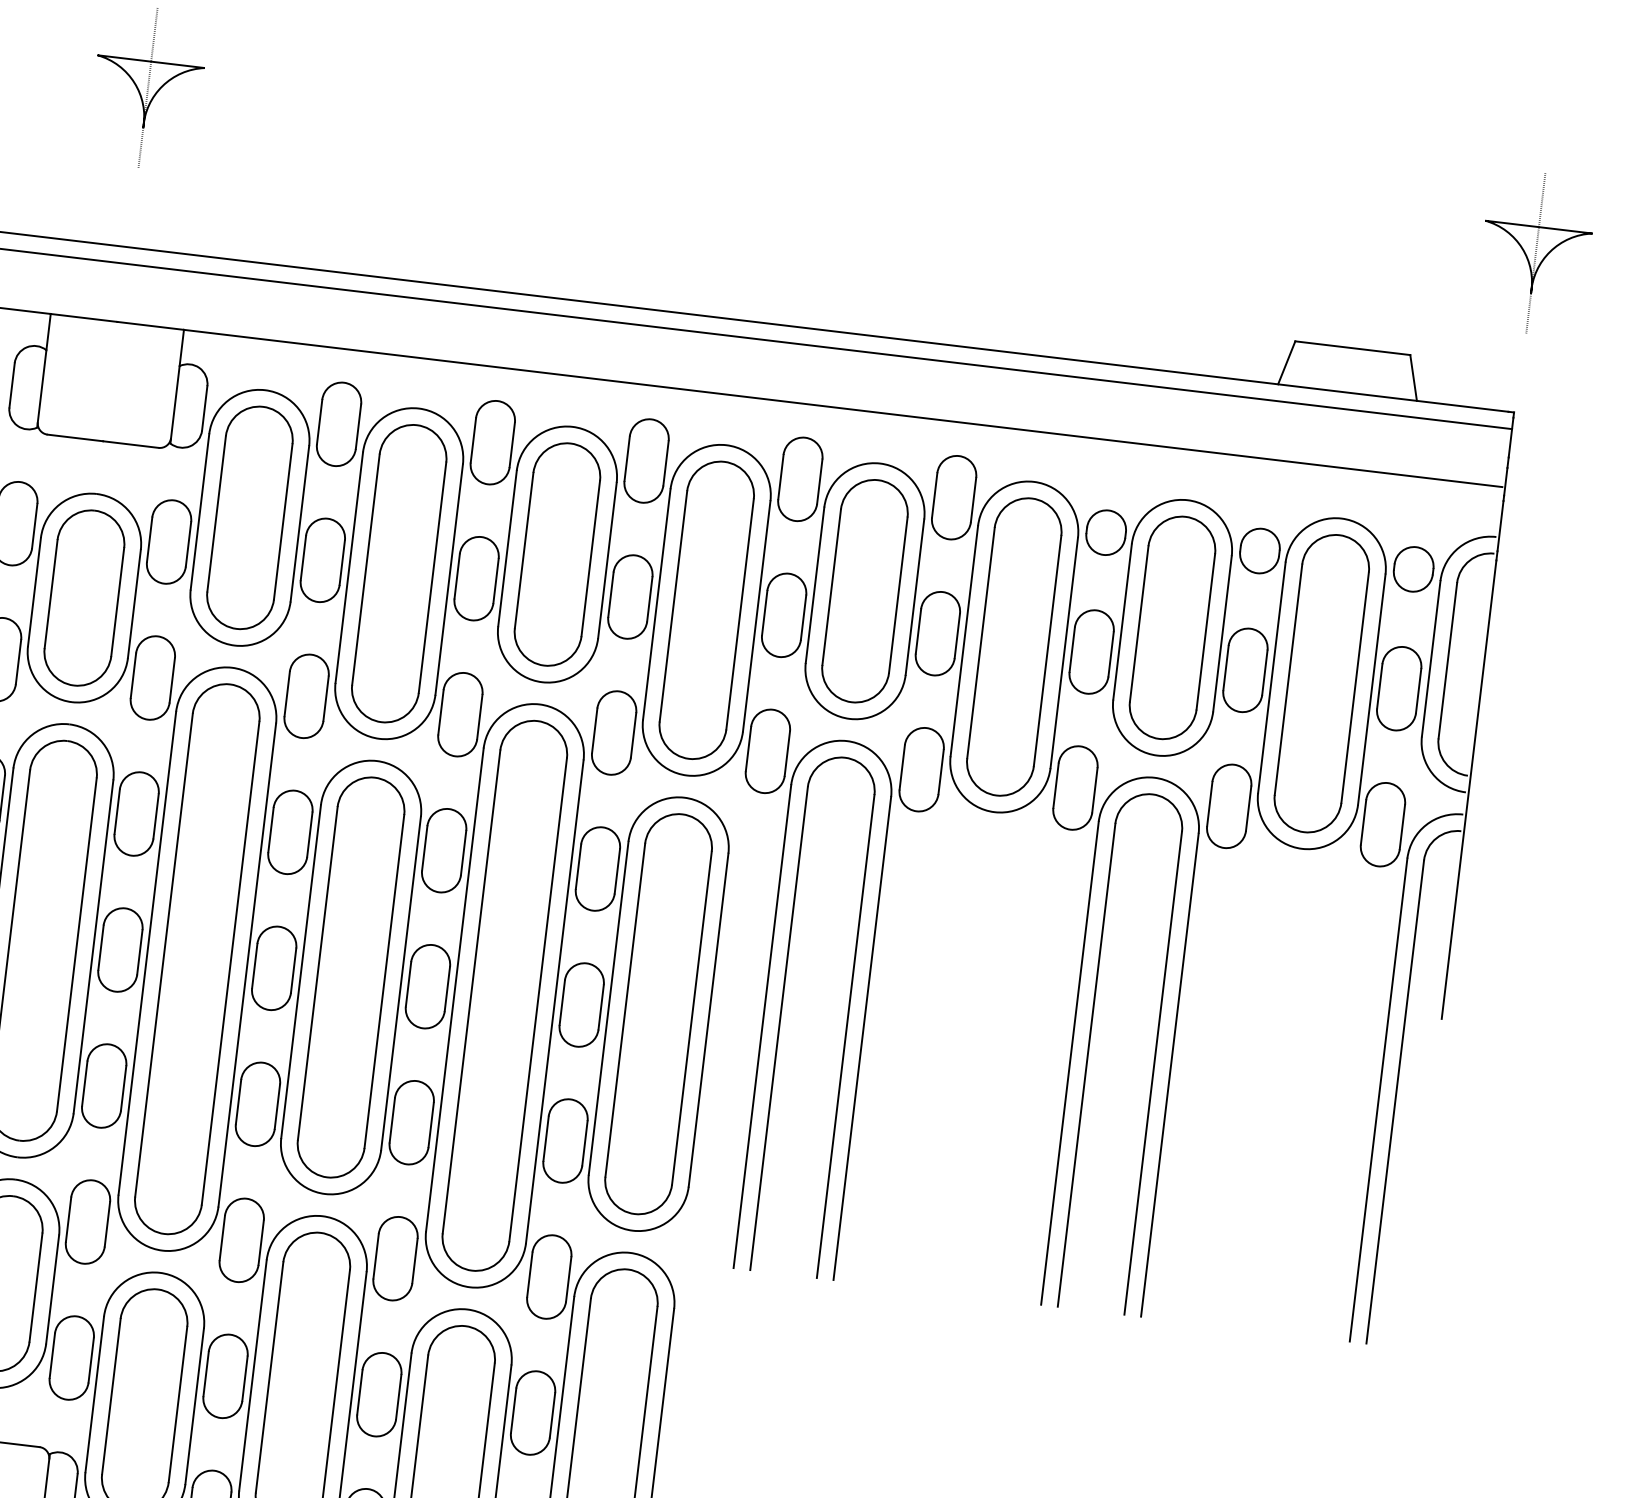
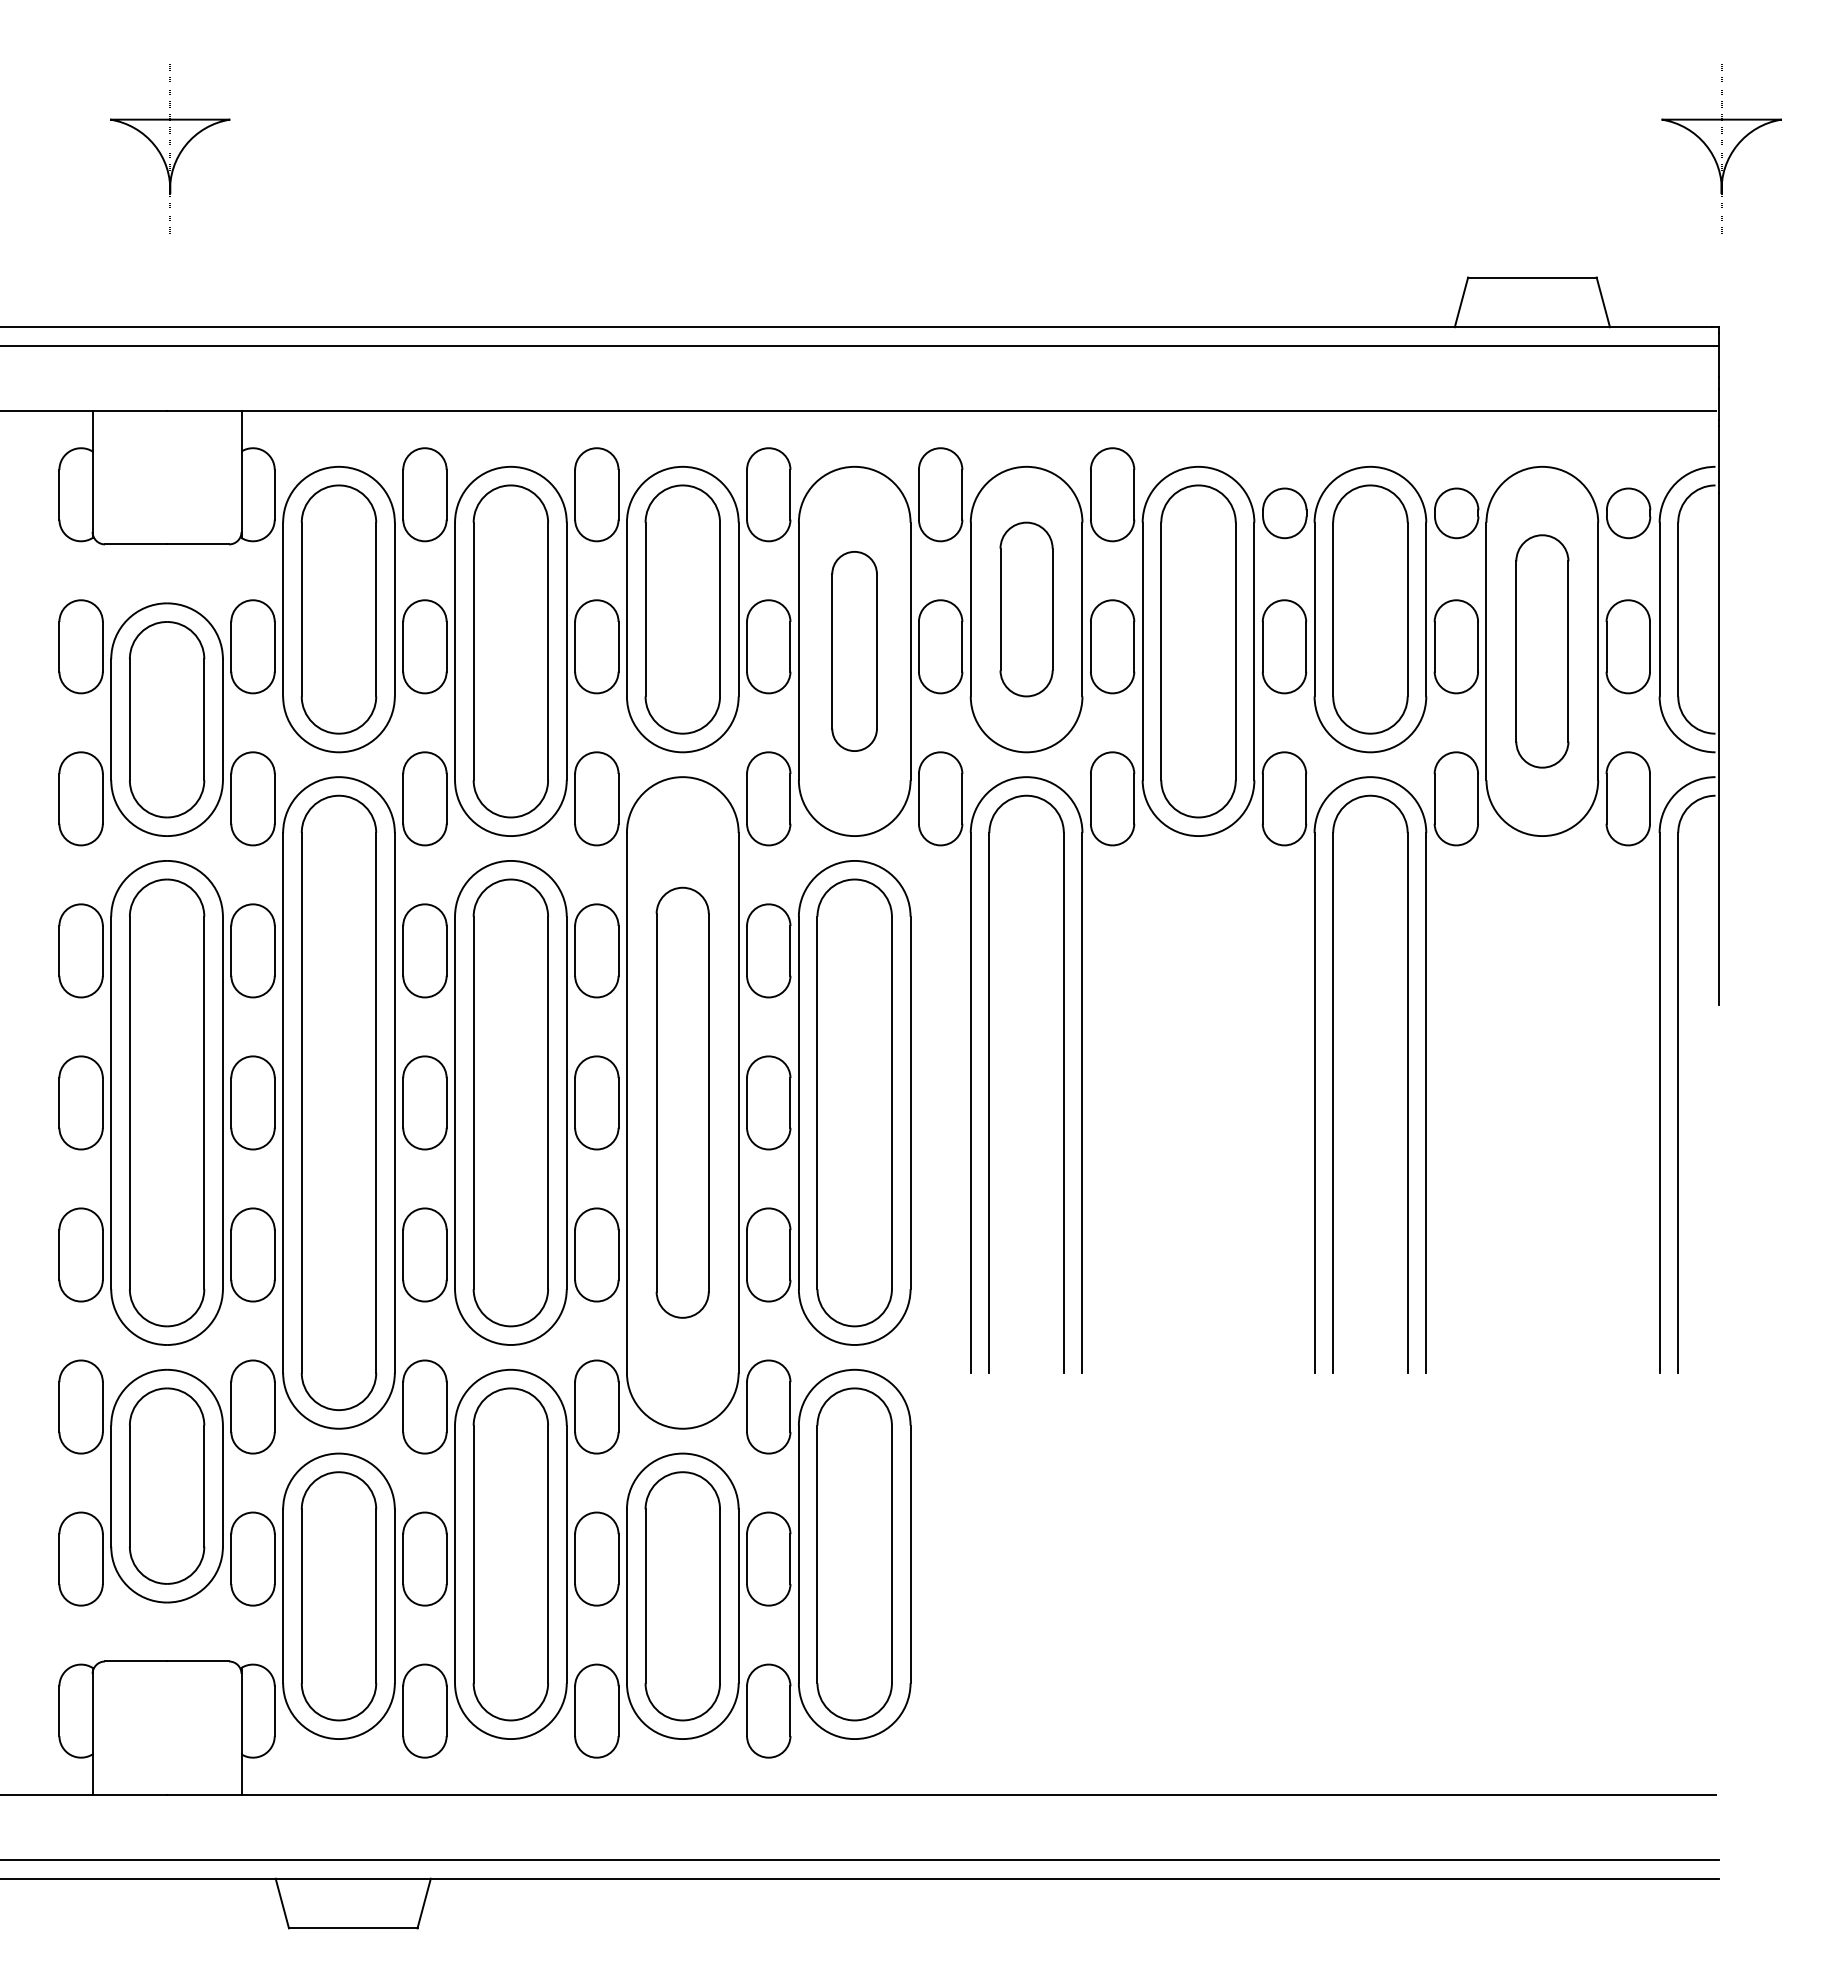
part: (864, 591) -> (1026, 609), size x0.7
part: (706, 610) -> (854, 651), size x0.6
part: (1321, 683) -> (1542, 651), size x0.7
part: (504, 995) -> (682, 1102), size x0.7

